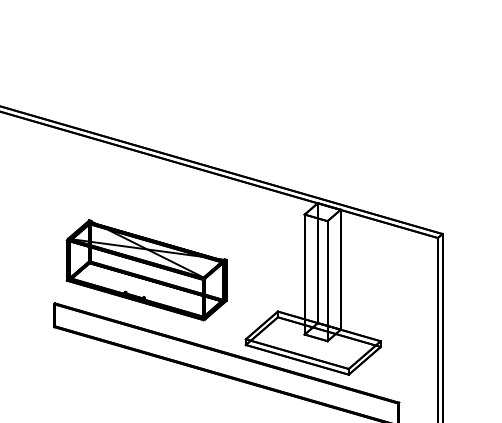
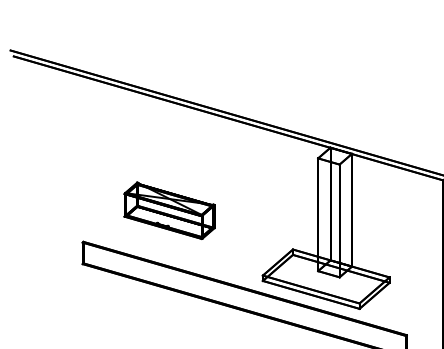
part: (146, 270) -> (169, 210), size x0.6

